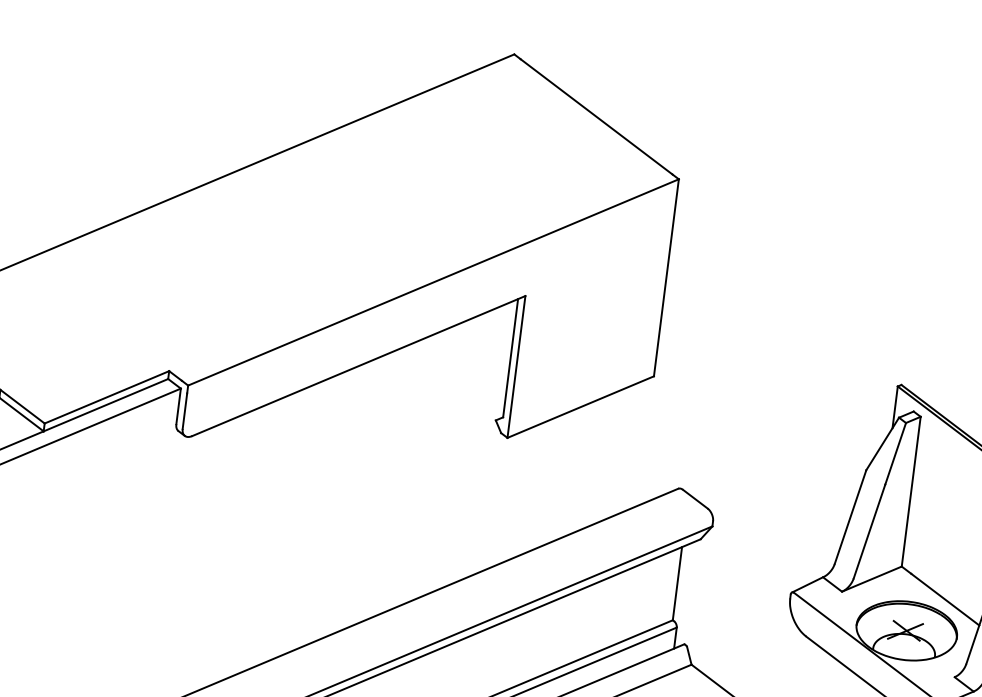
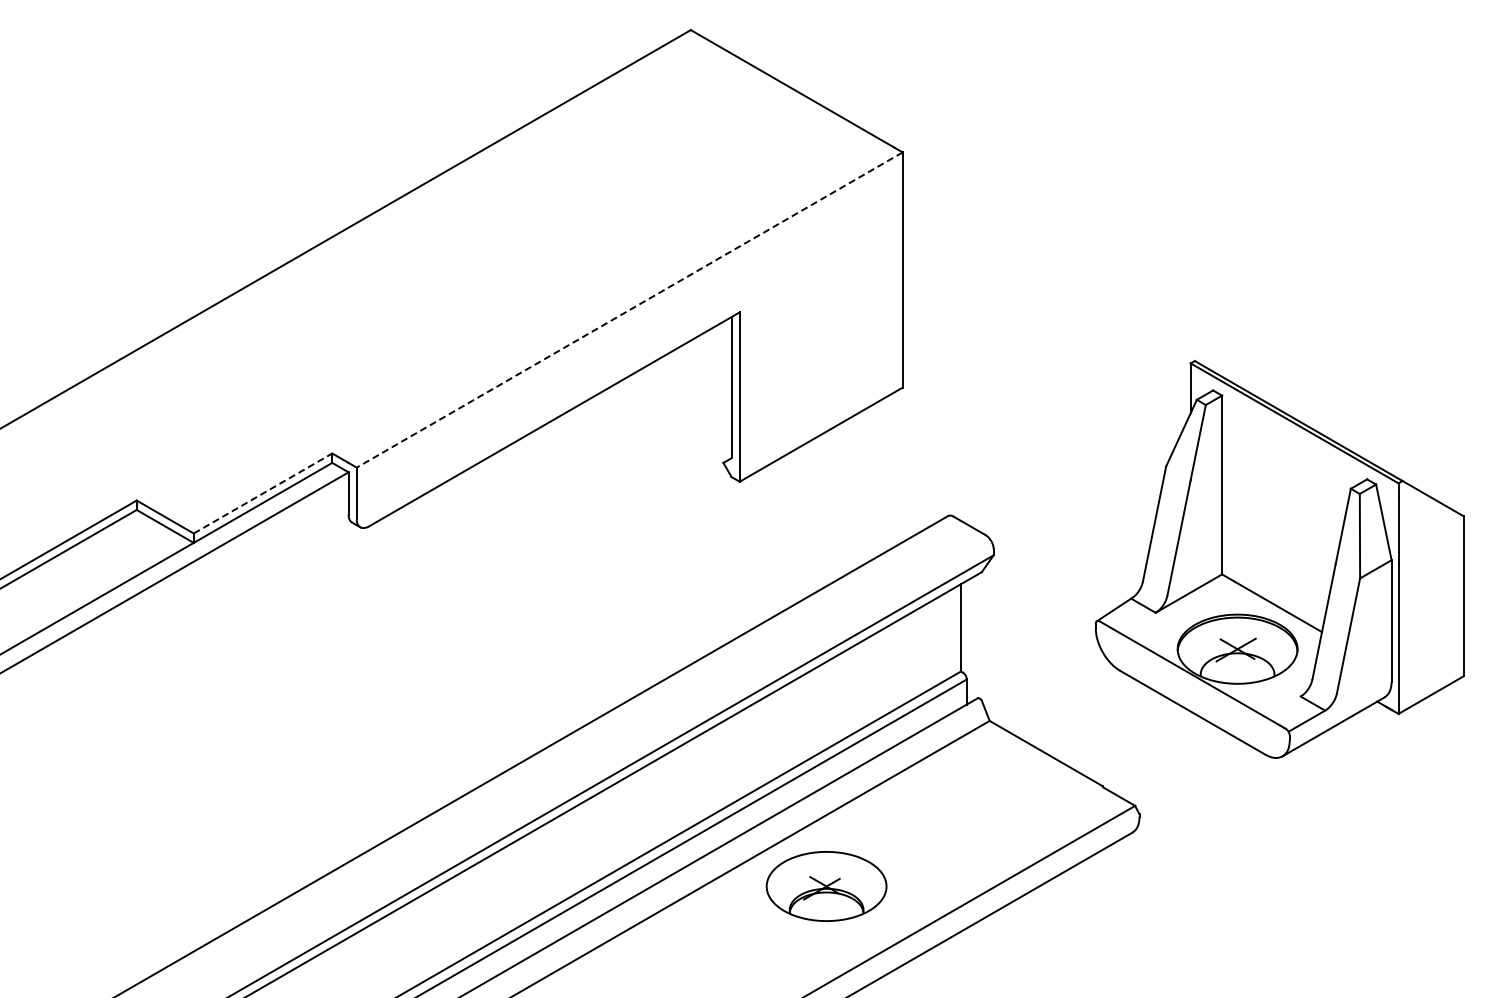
line: (433, 282) -> (629, 310), solid -> dashed
line: (107, 397) -> (263, 493), solid -> dashed

